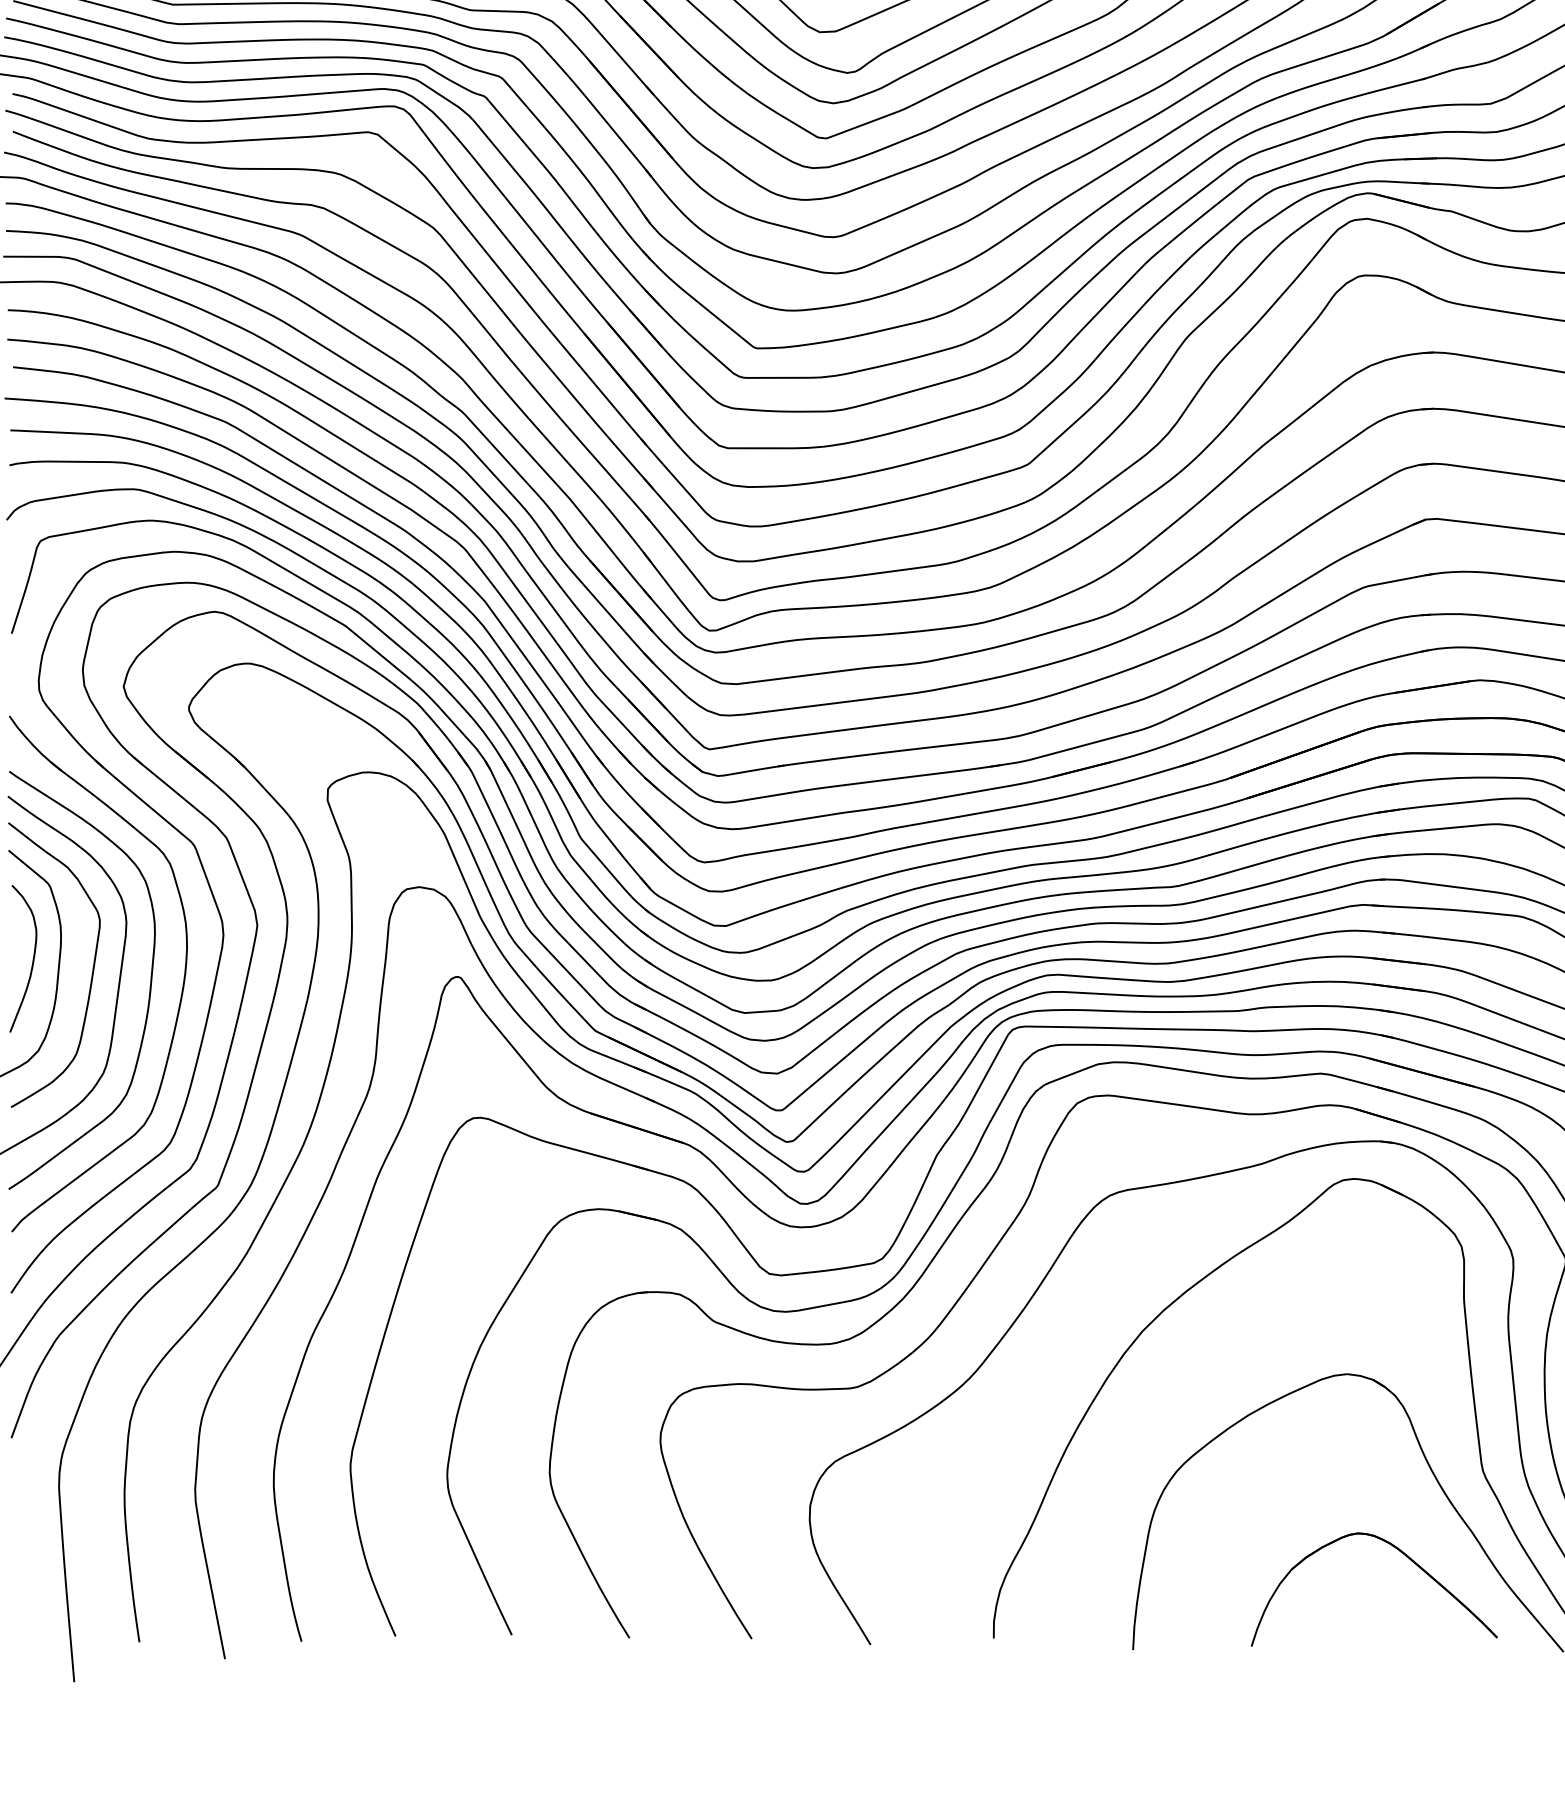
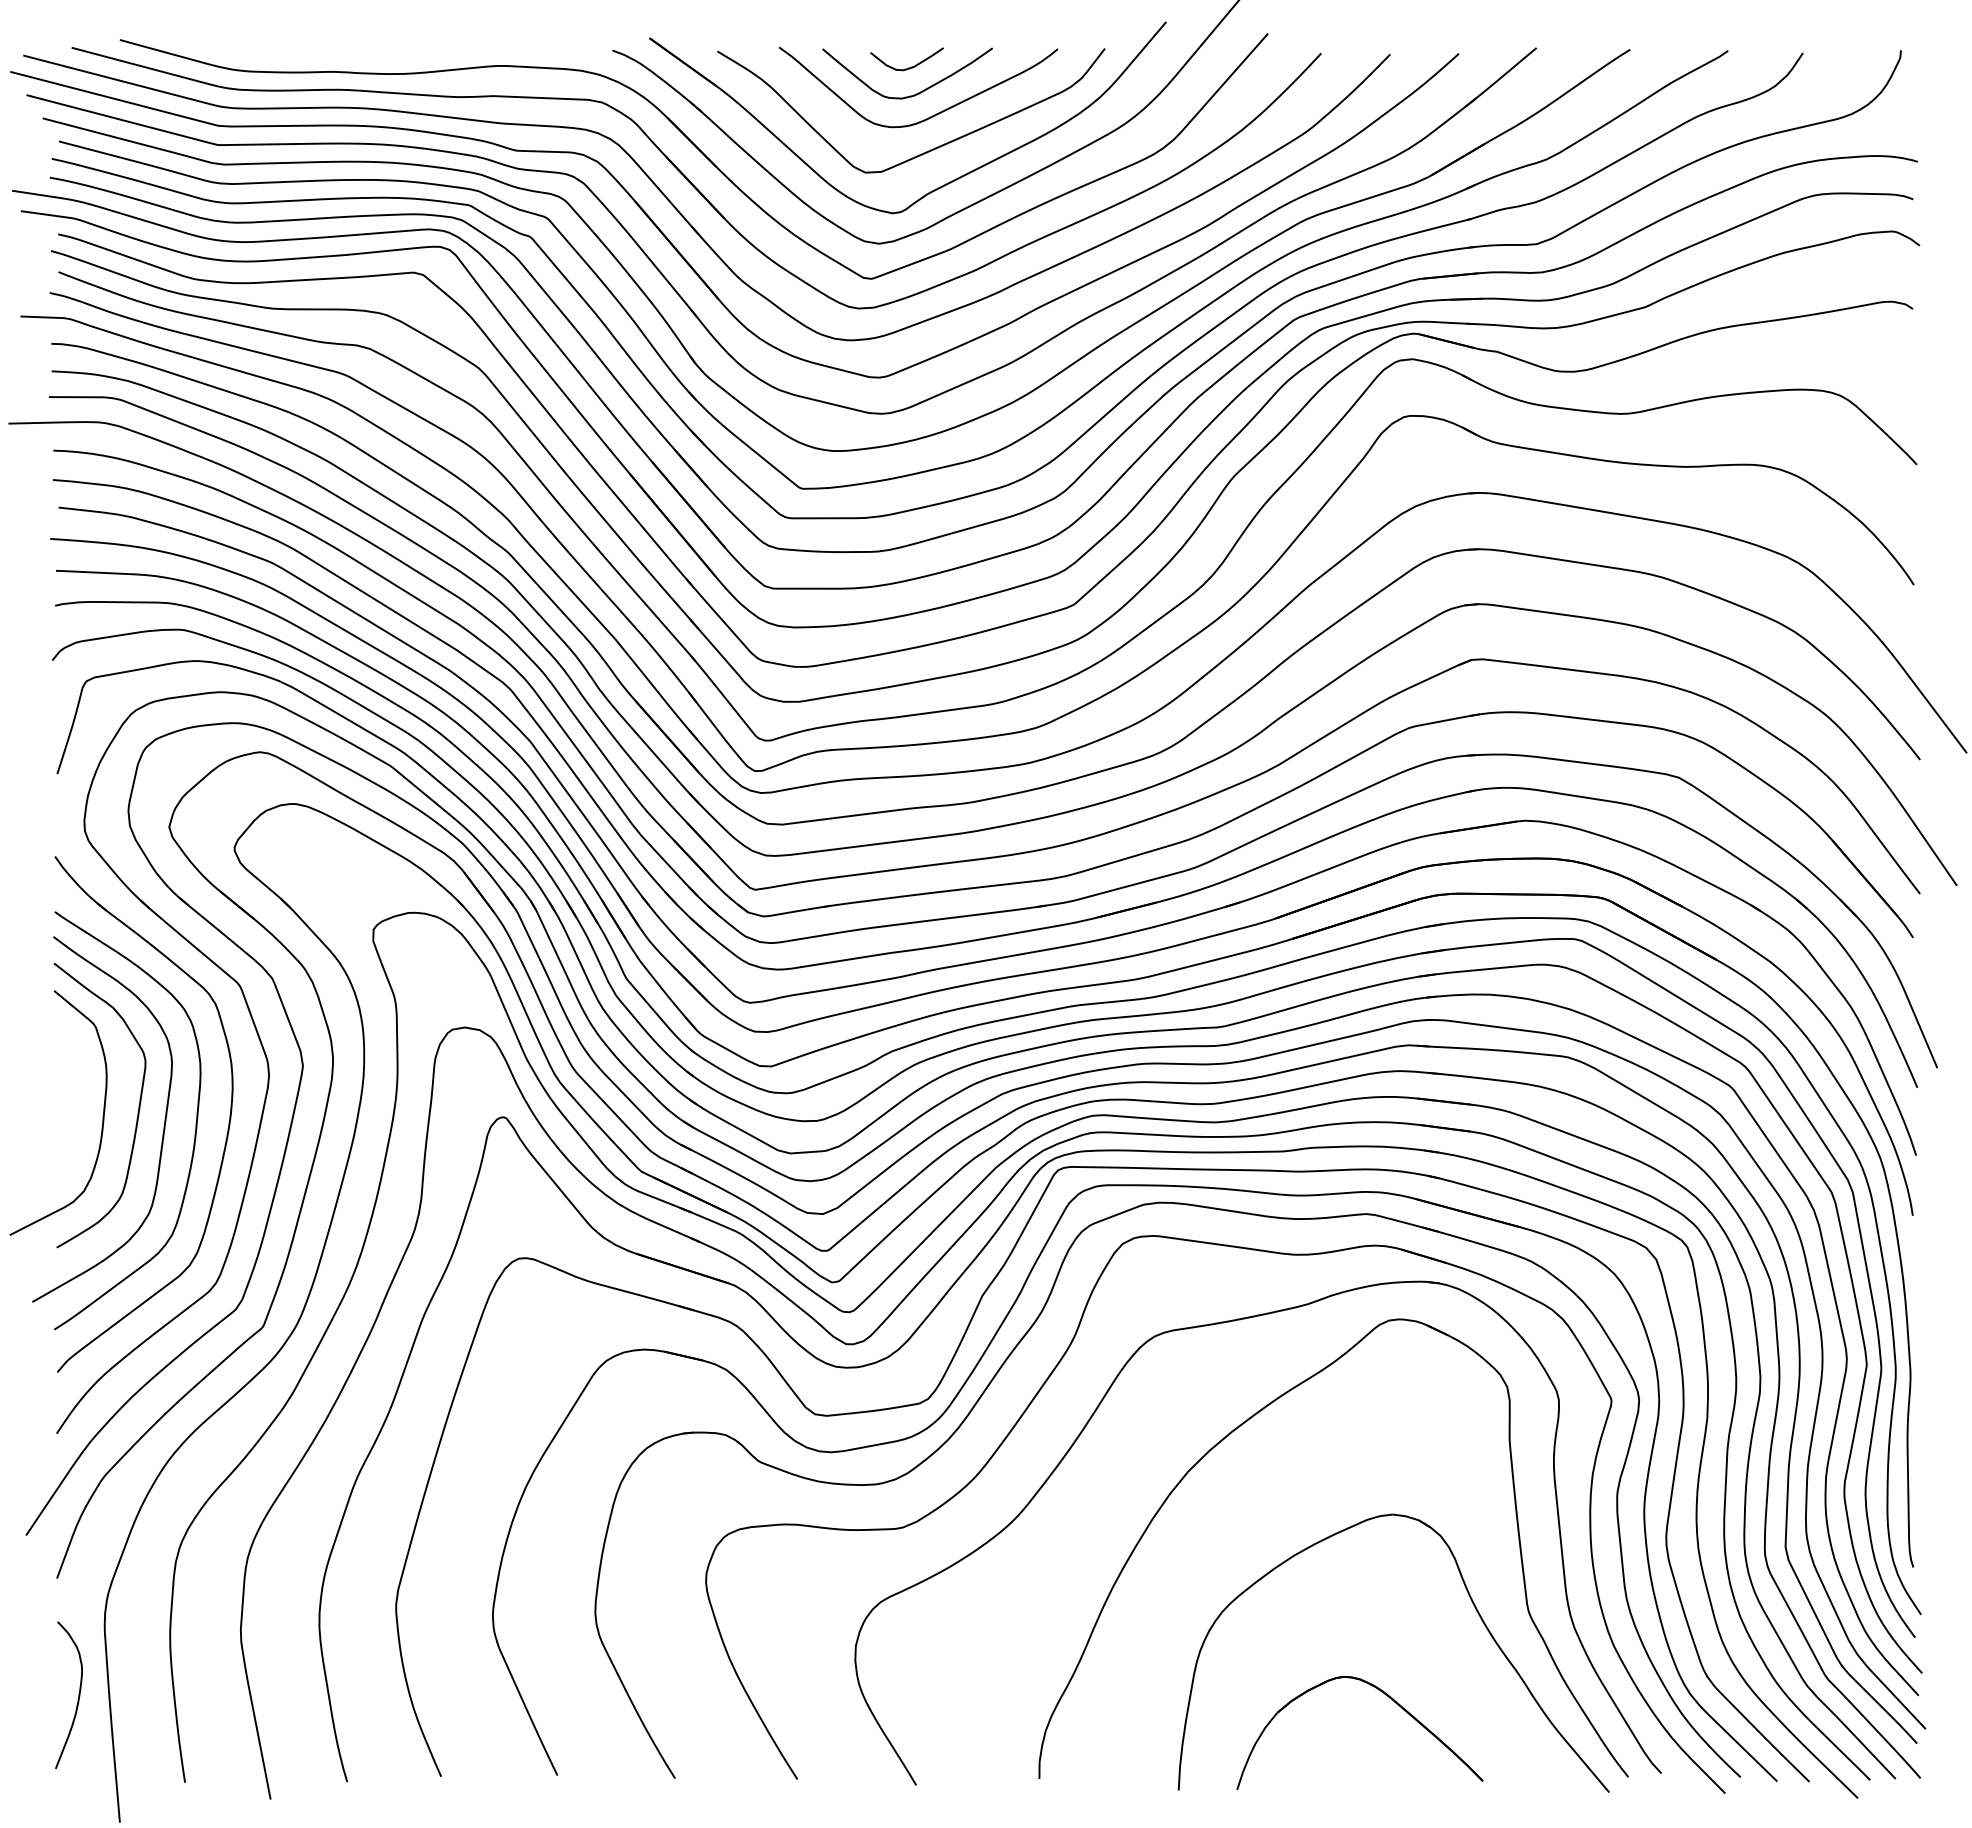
curve: (32, 958) -> (78, 1694), moved
part: (1399, 1552) -> (1385, 1695), moved

